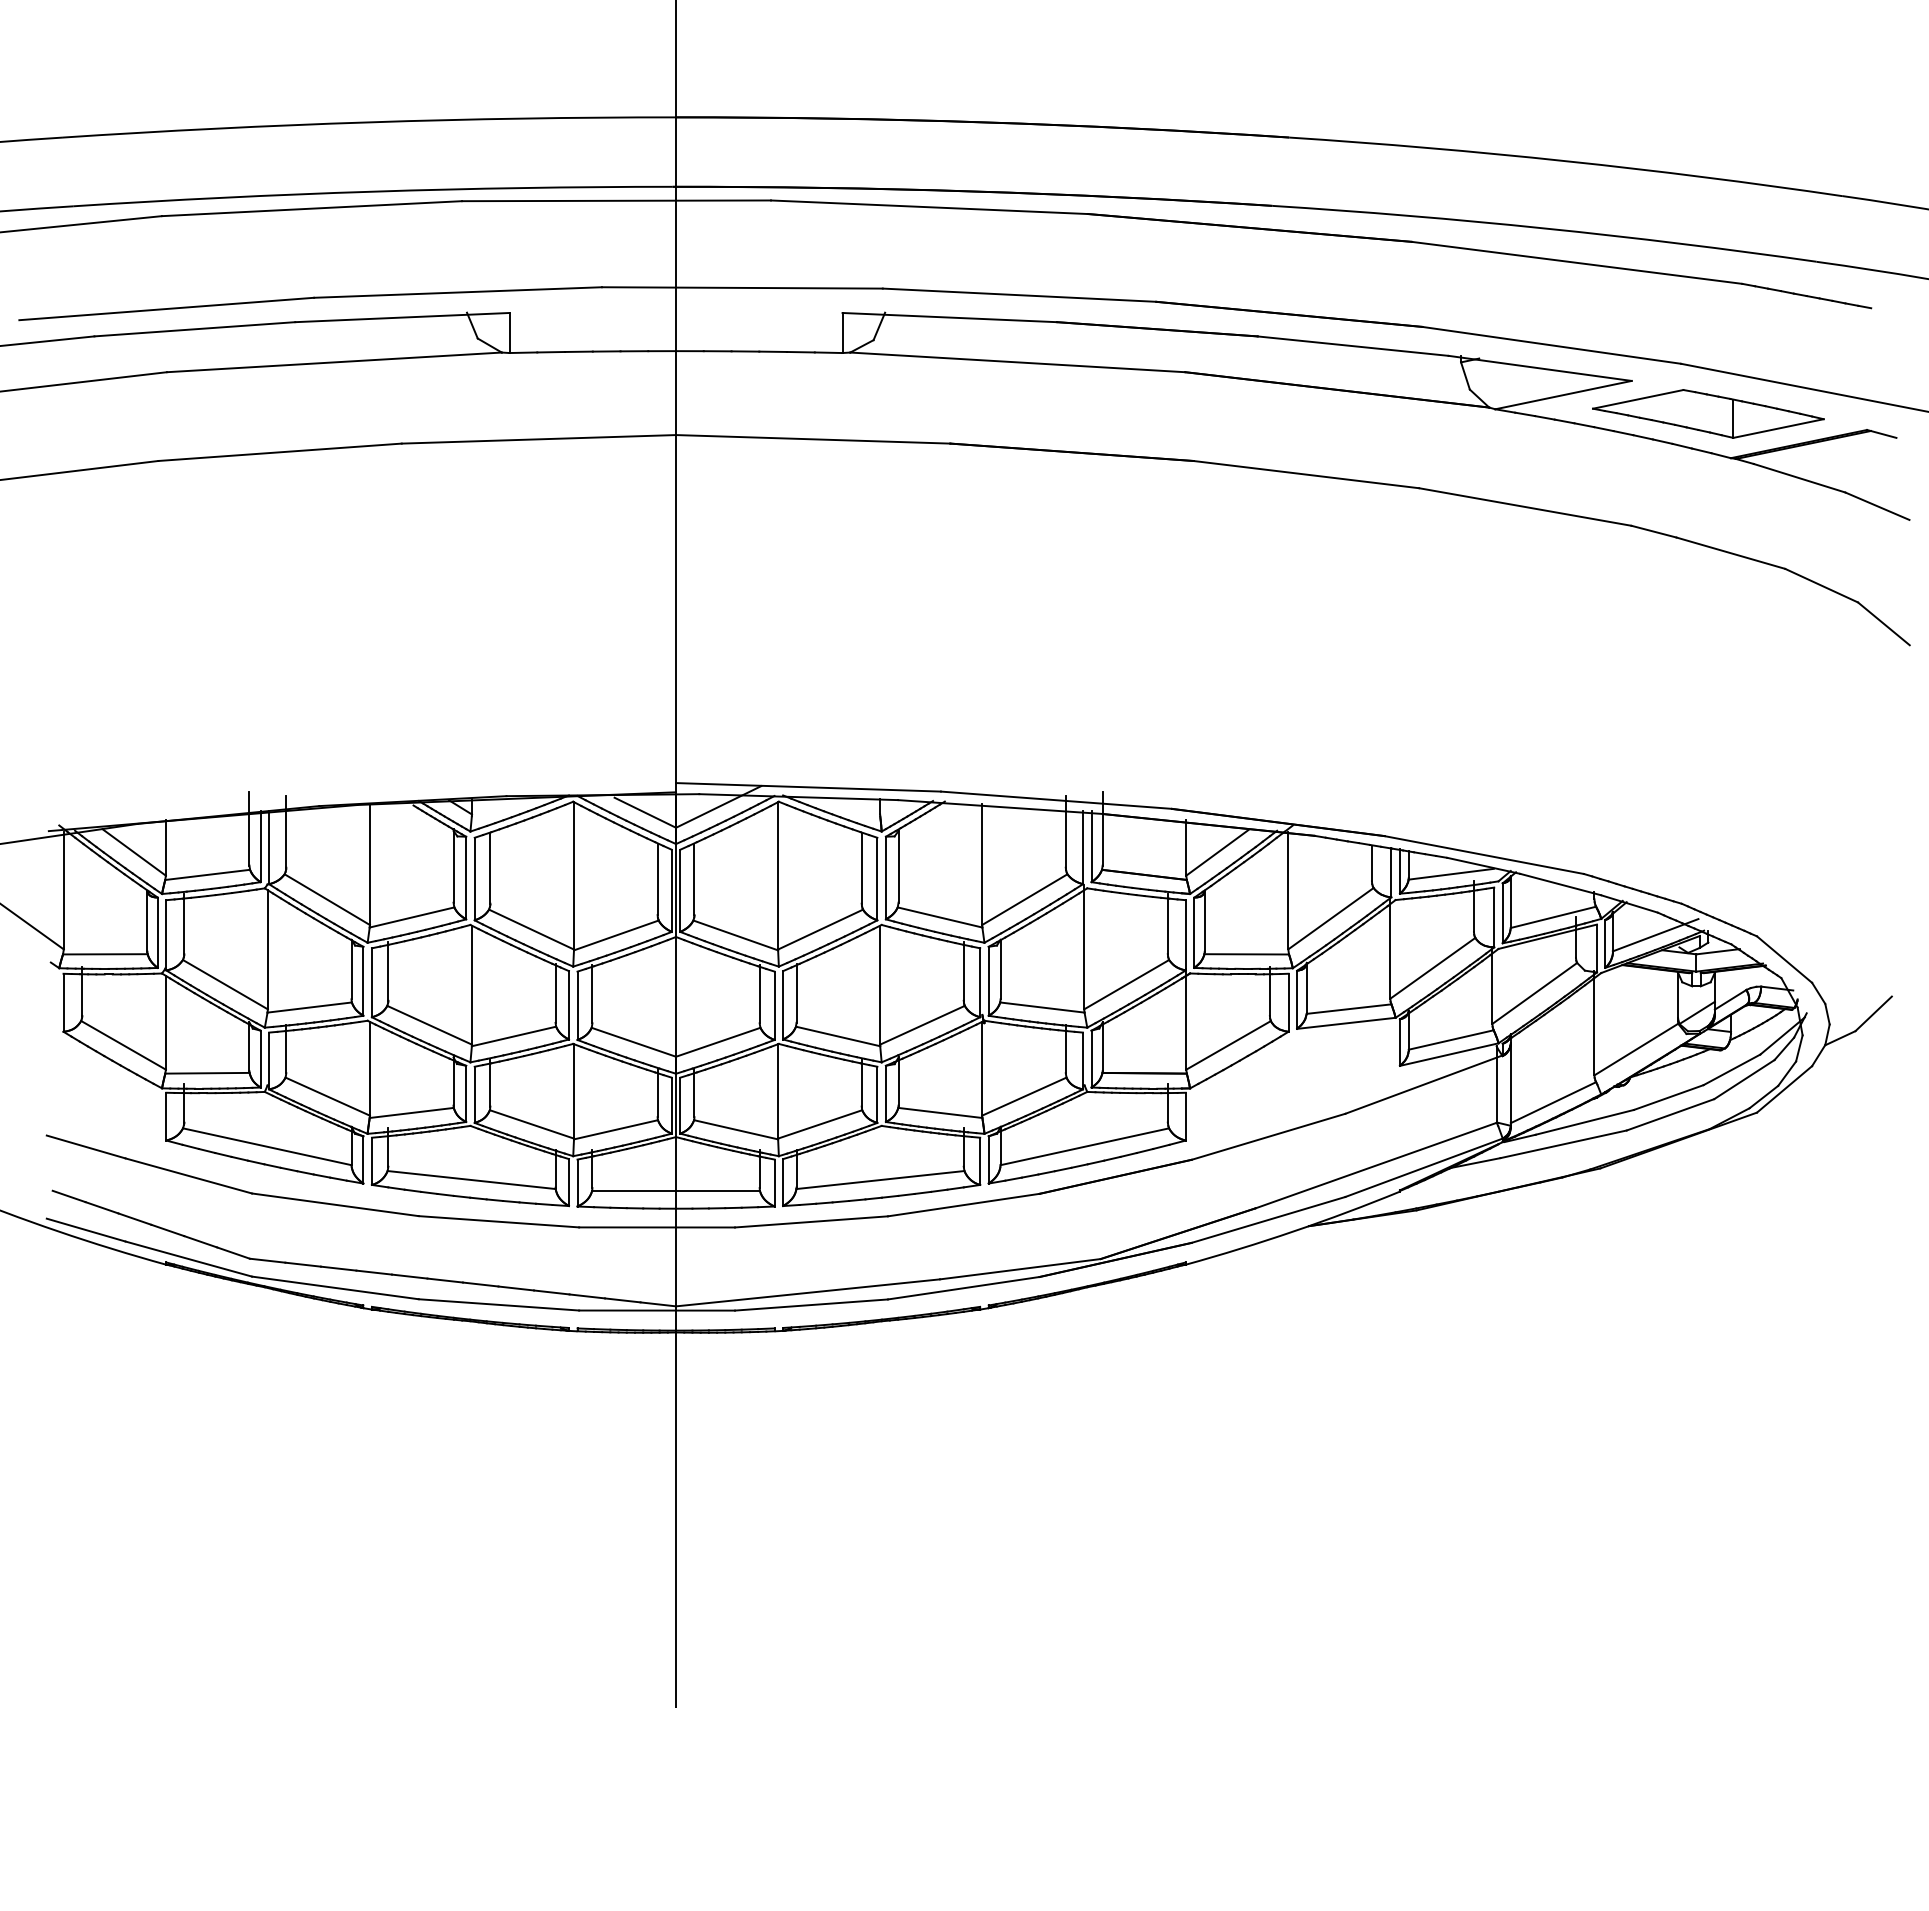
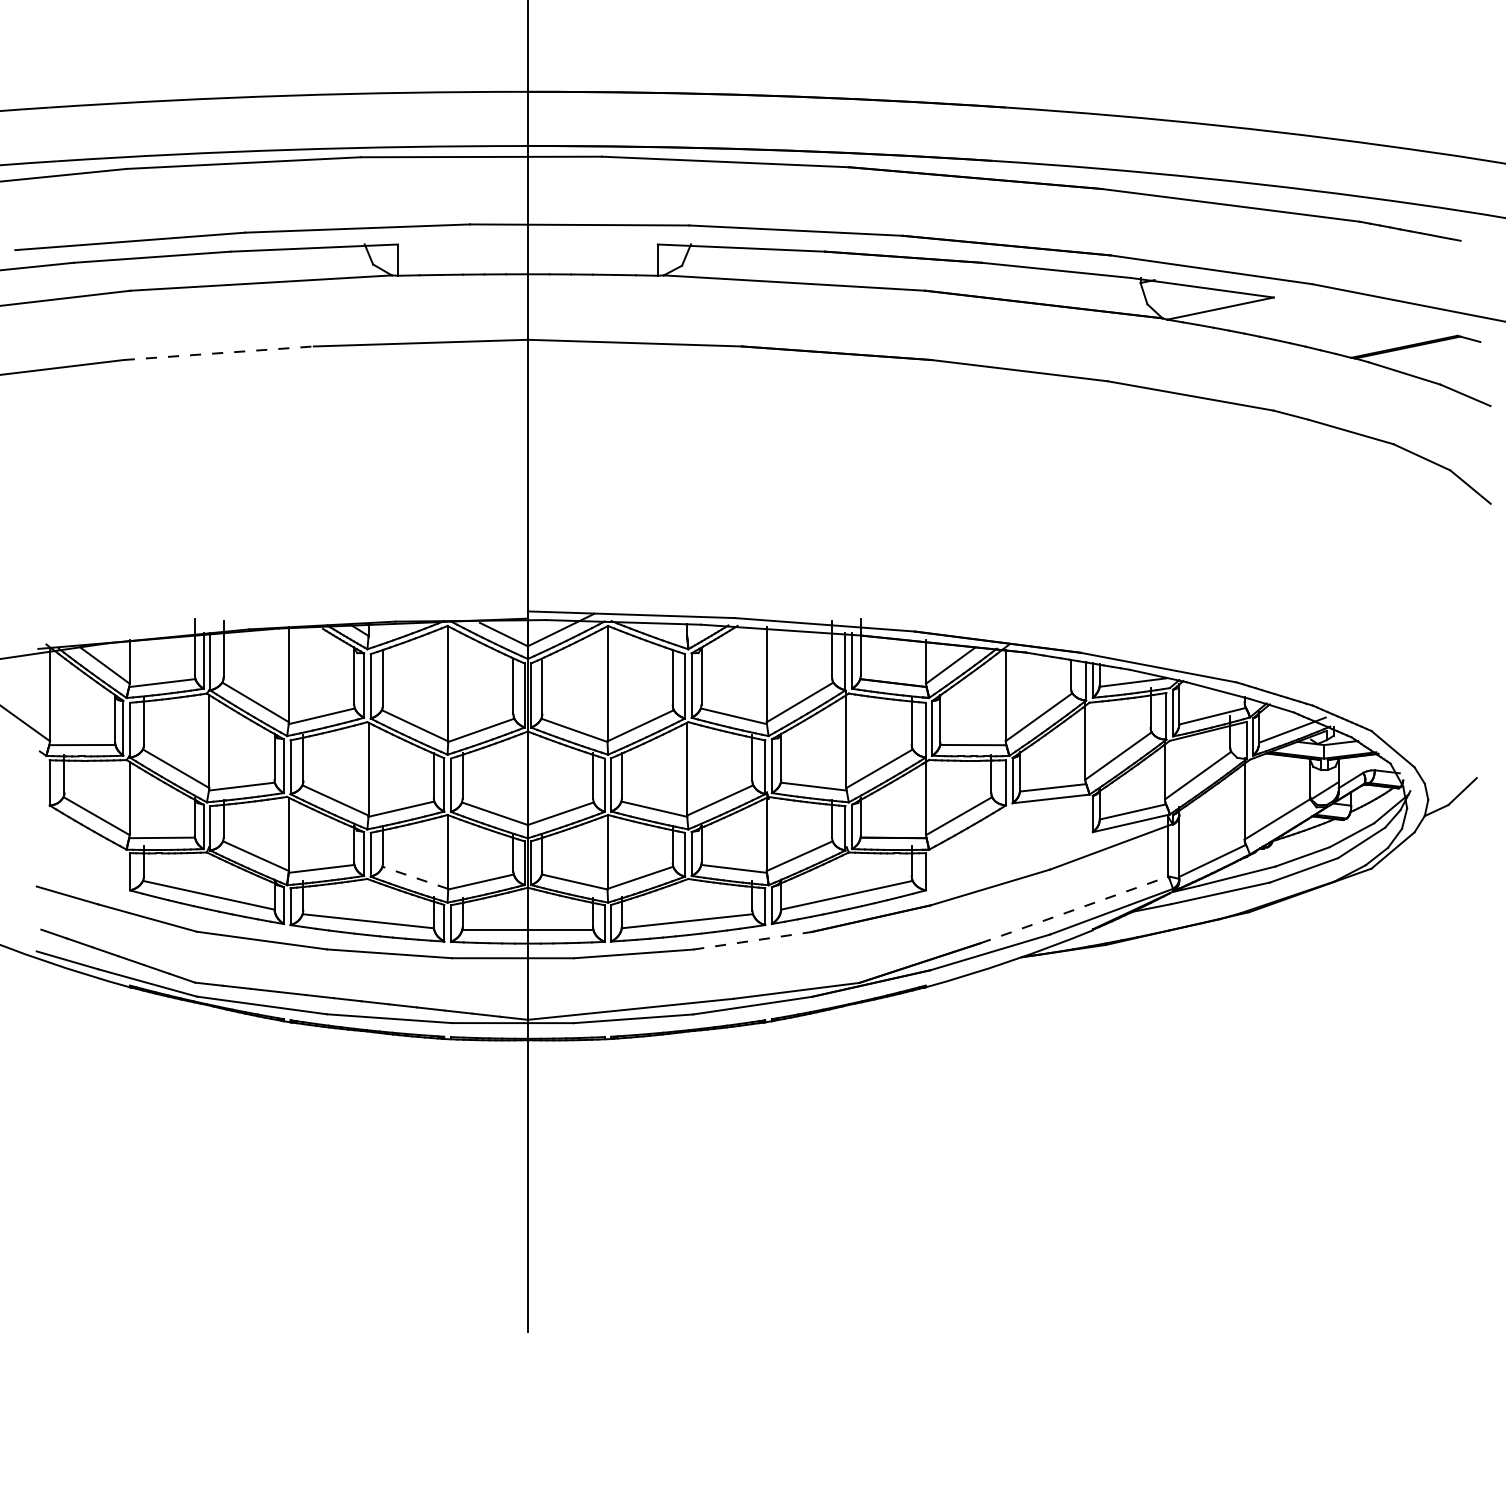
part: (1708, 413) -> (1333, 322), removed
line: (280, 452) -> (219, 353), solid -> dashed
line: (531, 1124) -> (415, 877), solid -> dashed
line: (1376, 1165) -> (1074, 909), solid -> dashed
line: (963, 1205) -> (752, 941), solid -> dashed

